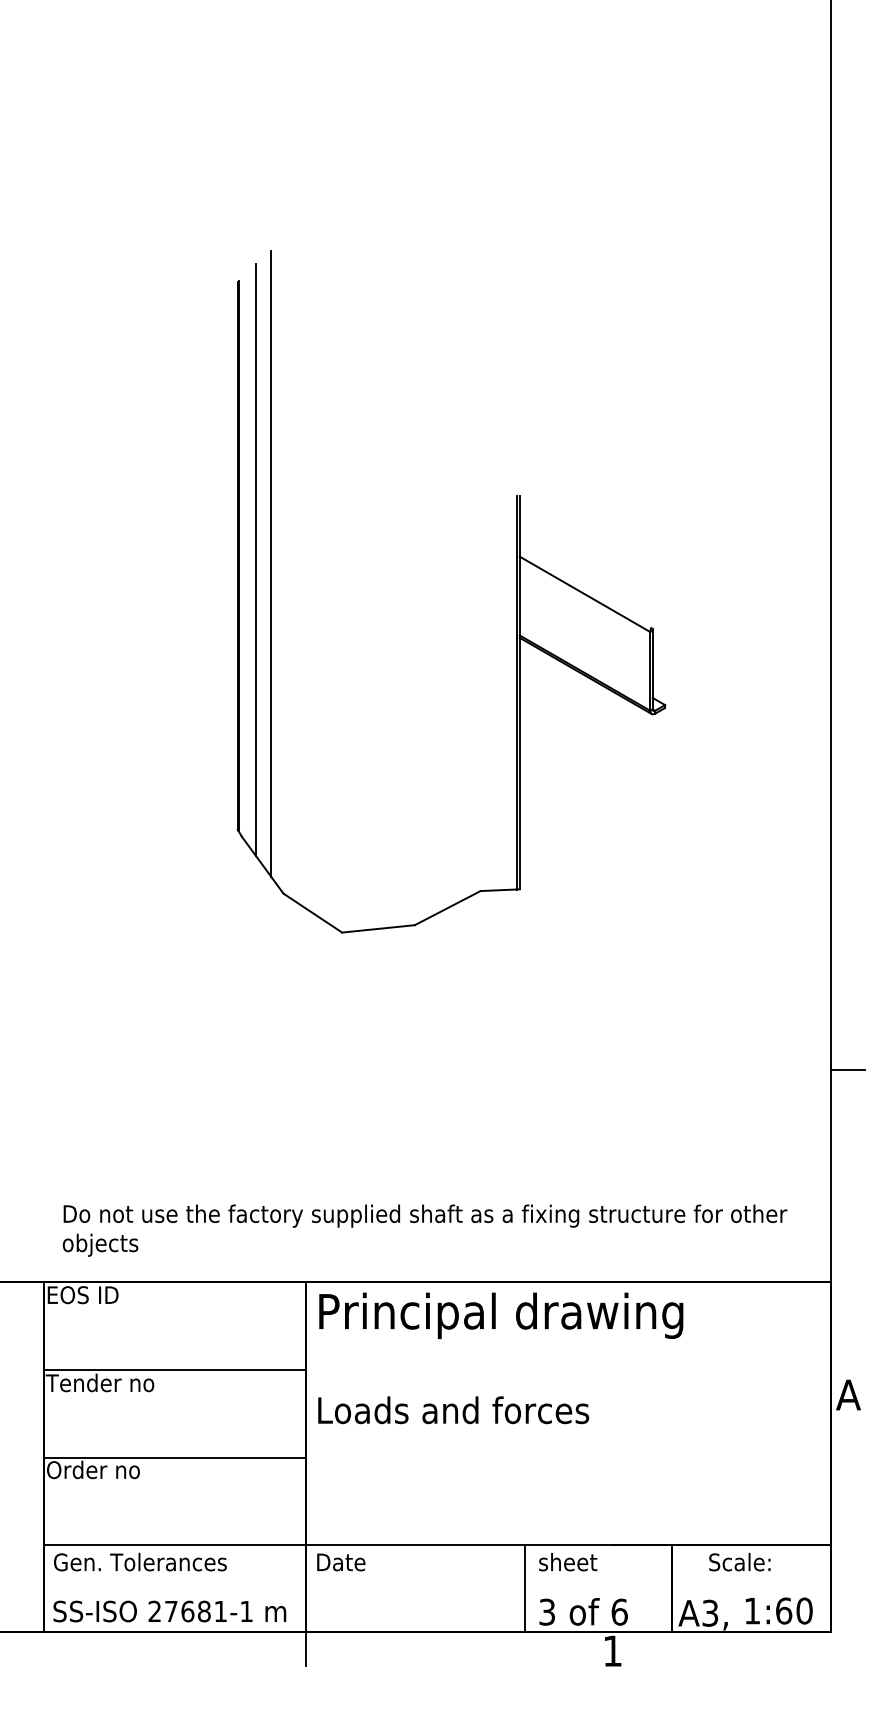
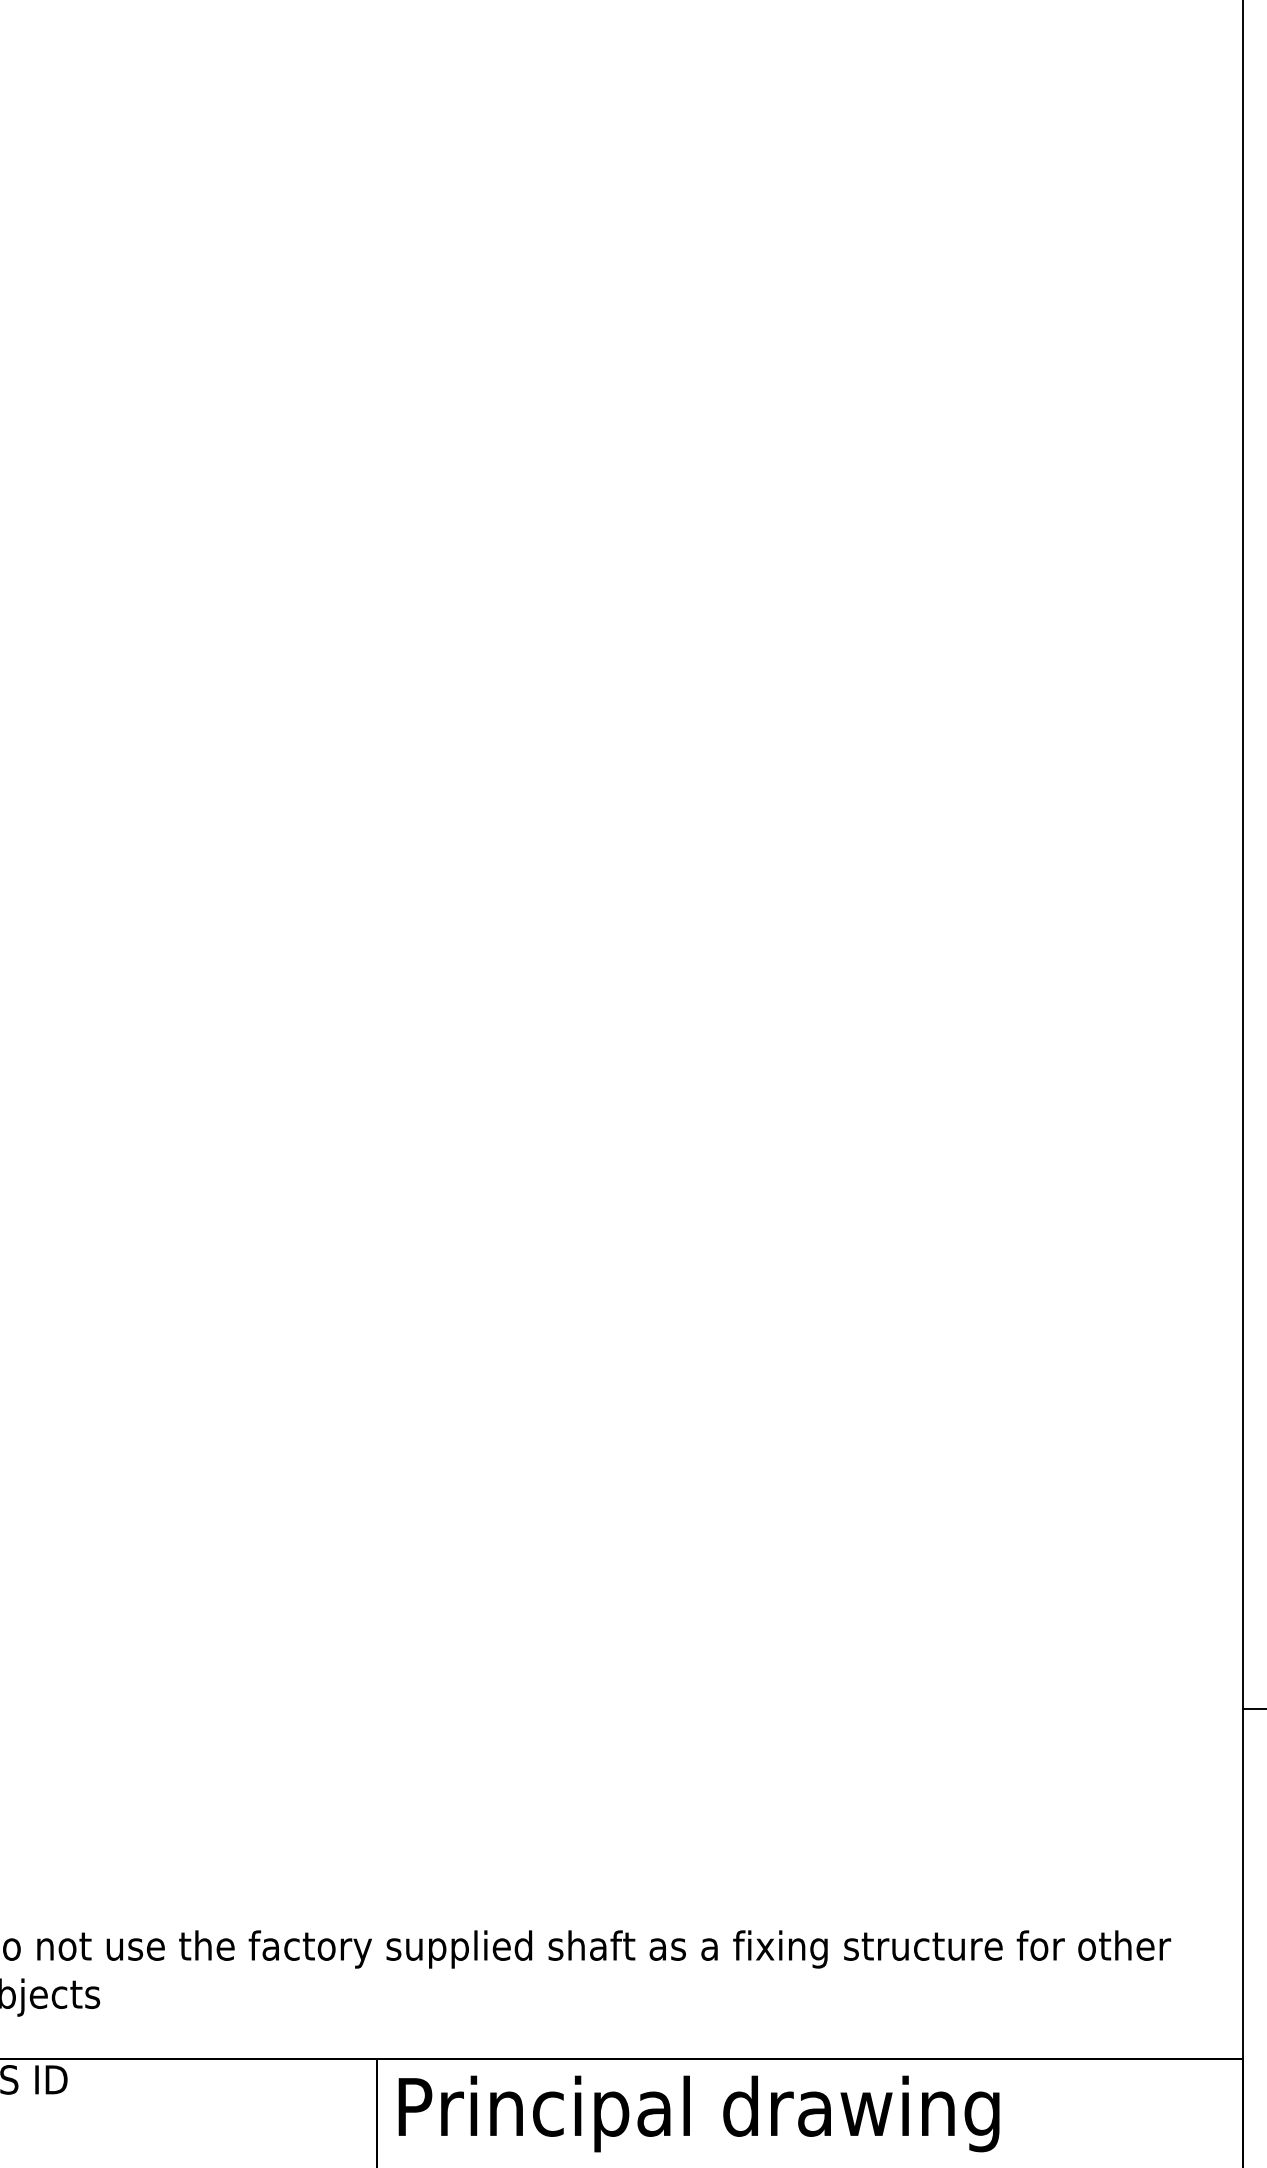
part: (516, 591) -> (724, 918), removed

